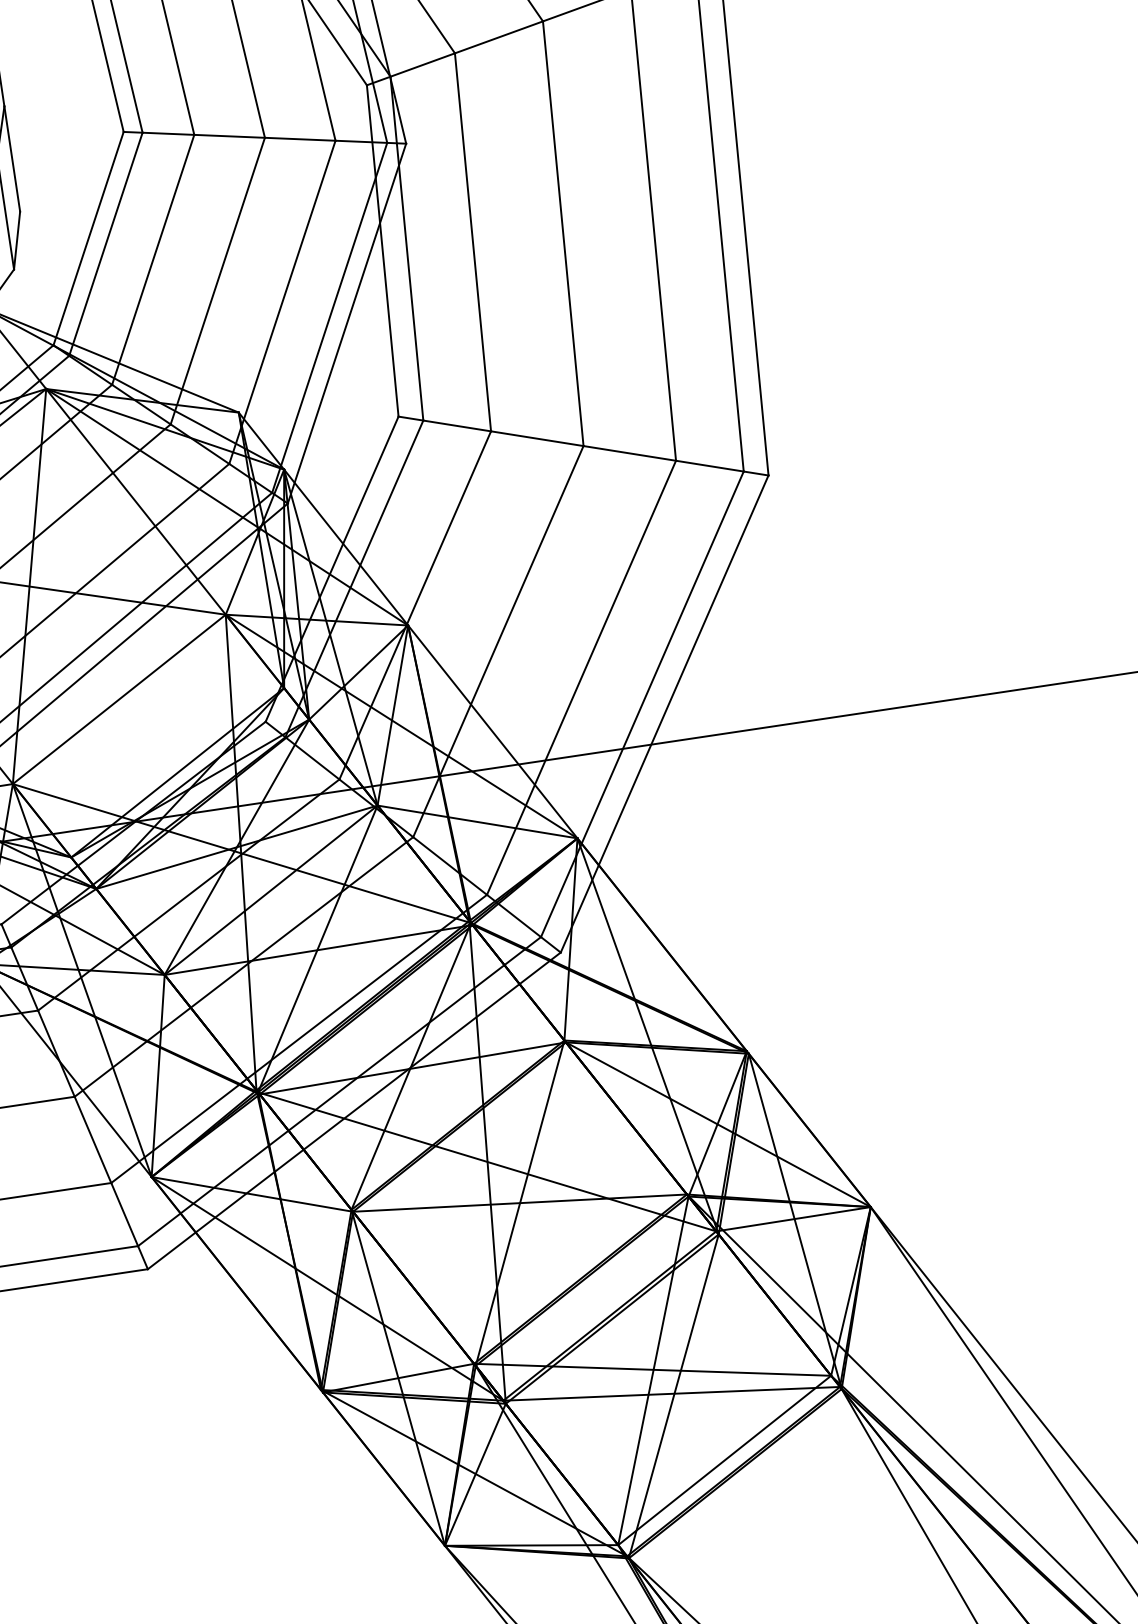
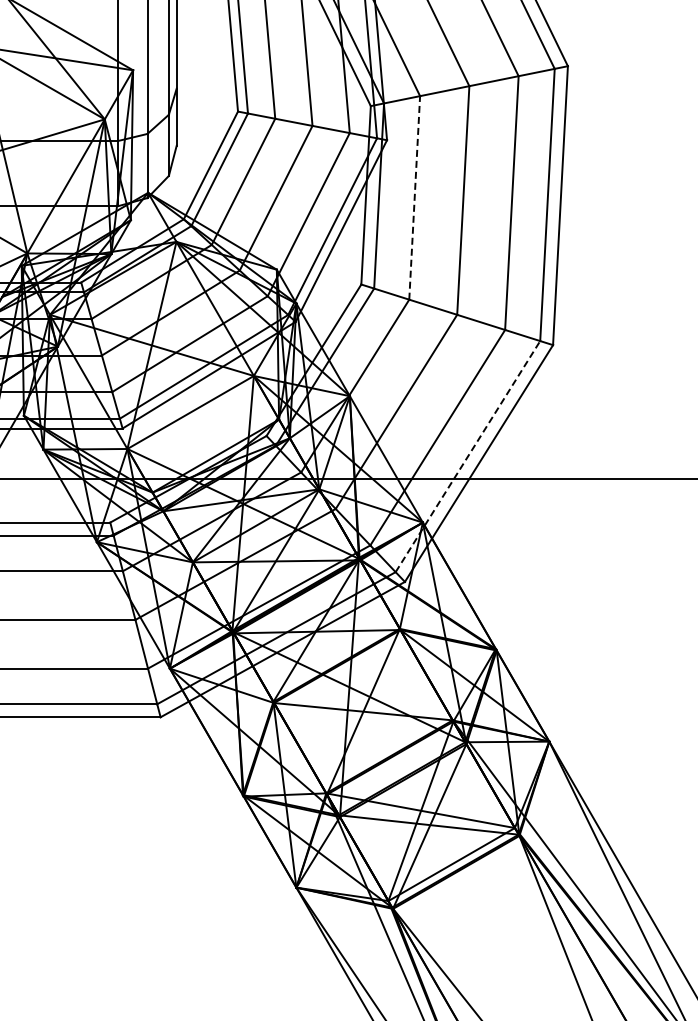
line: (472, 241) -> (414, 197), solid -> dashed
line: (643, 703) -> (468, 456), solid -> dashed

